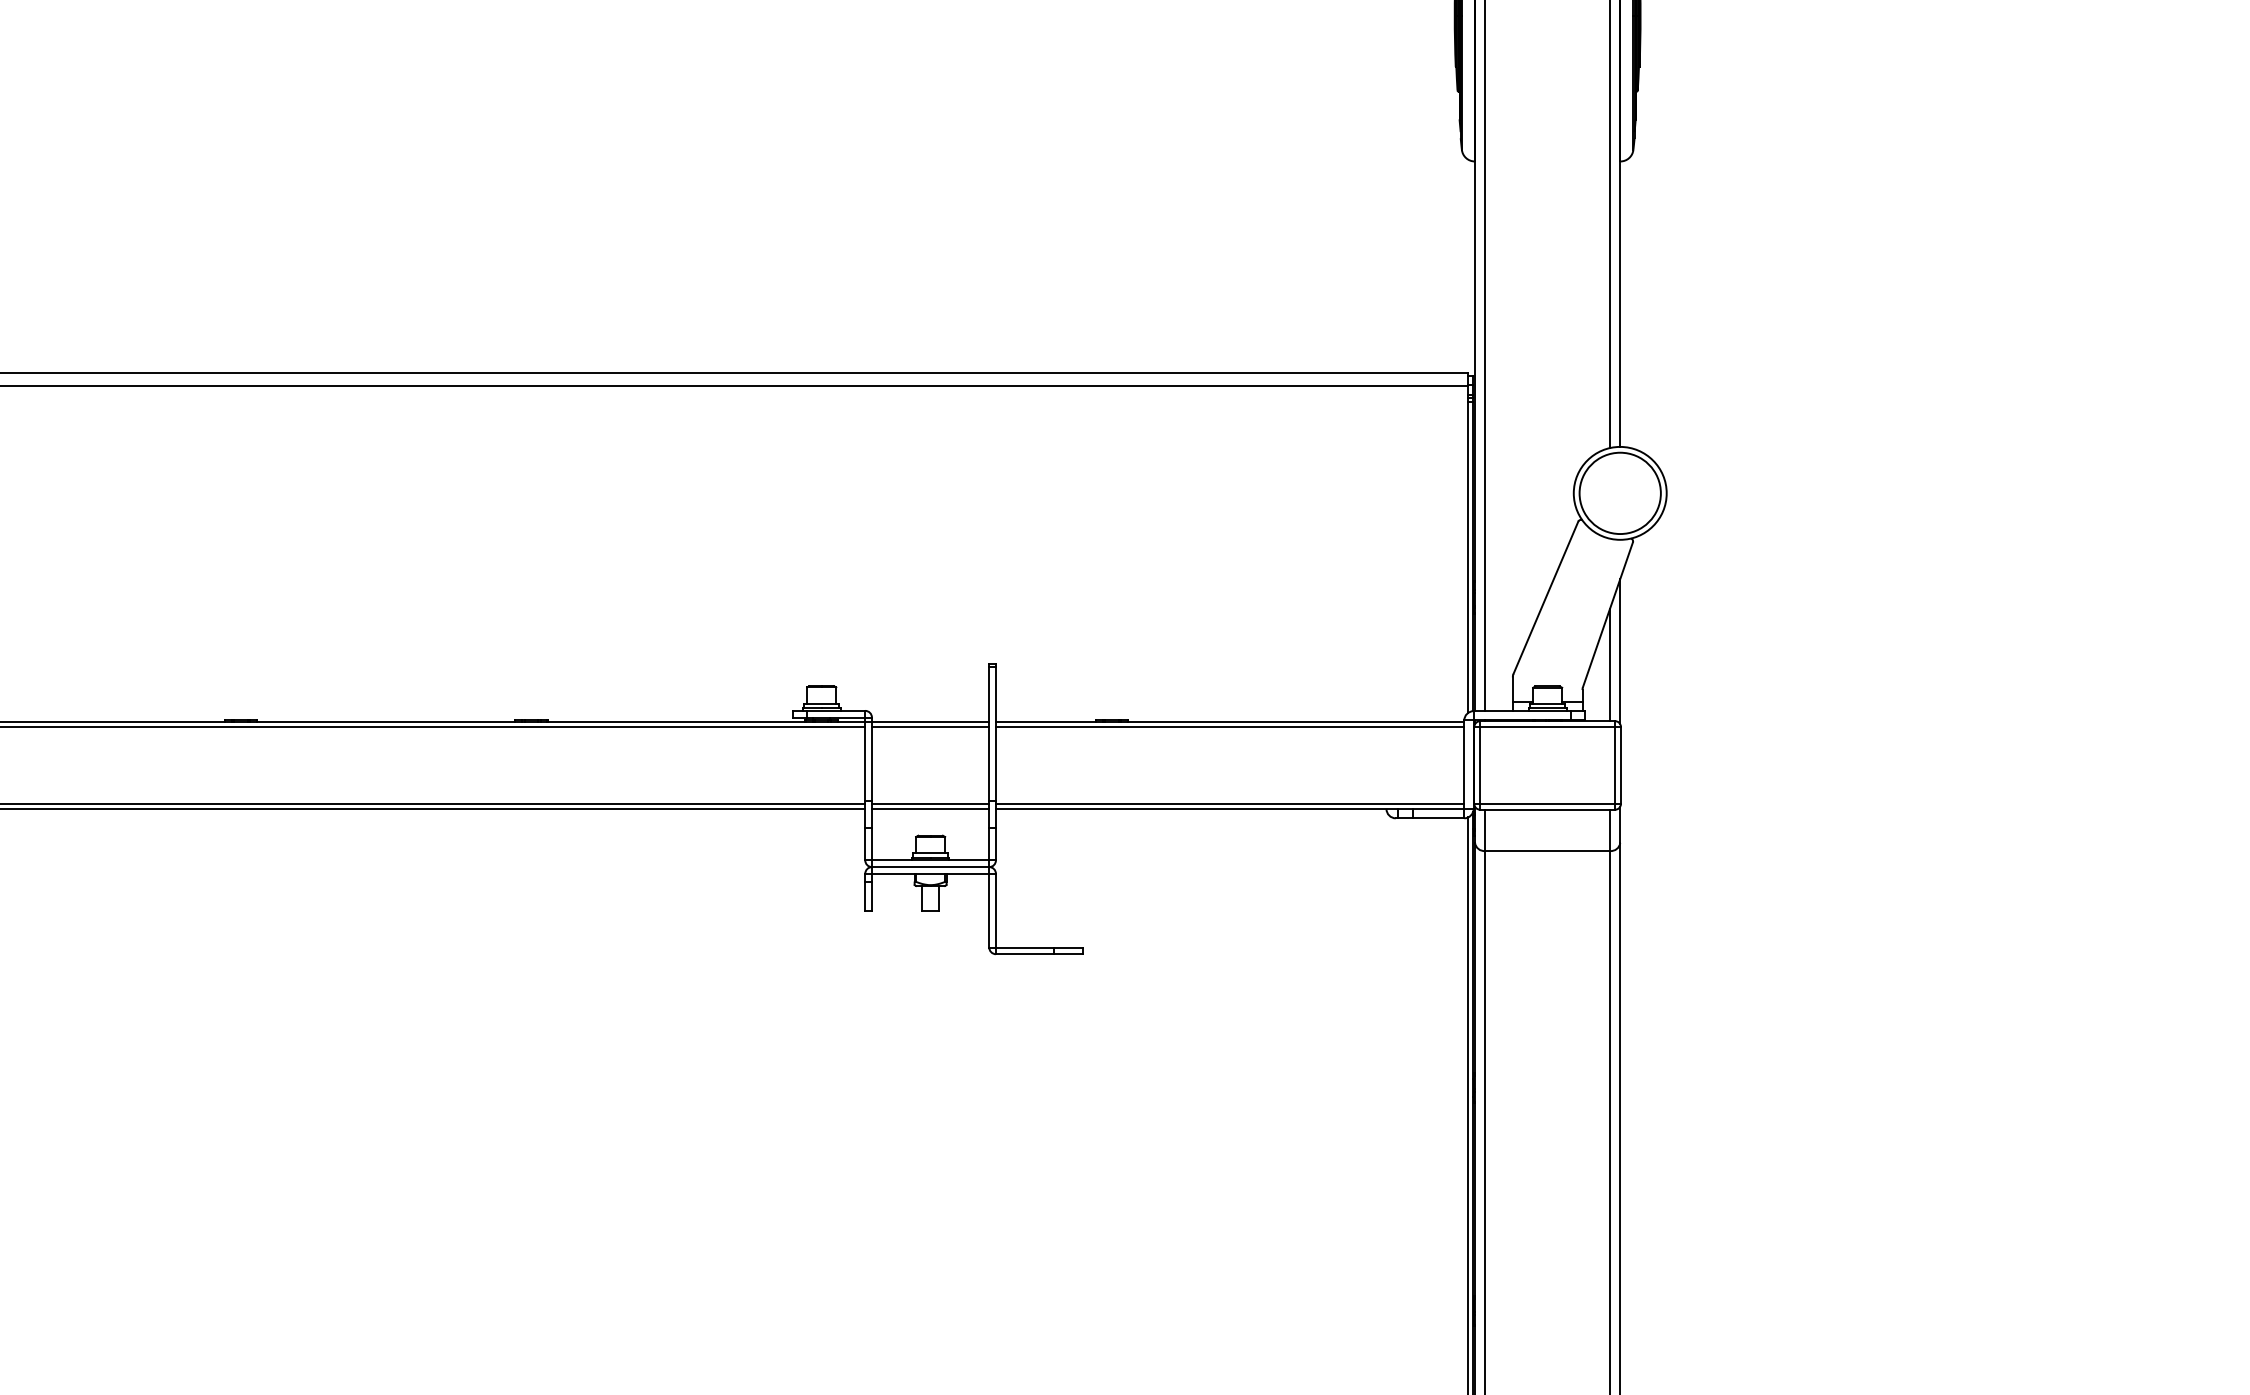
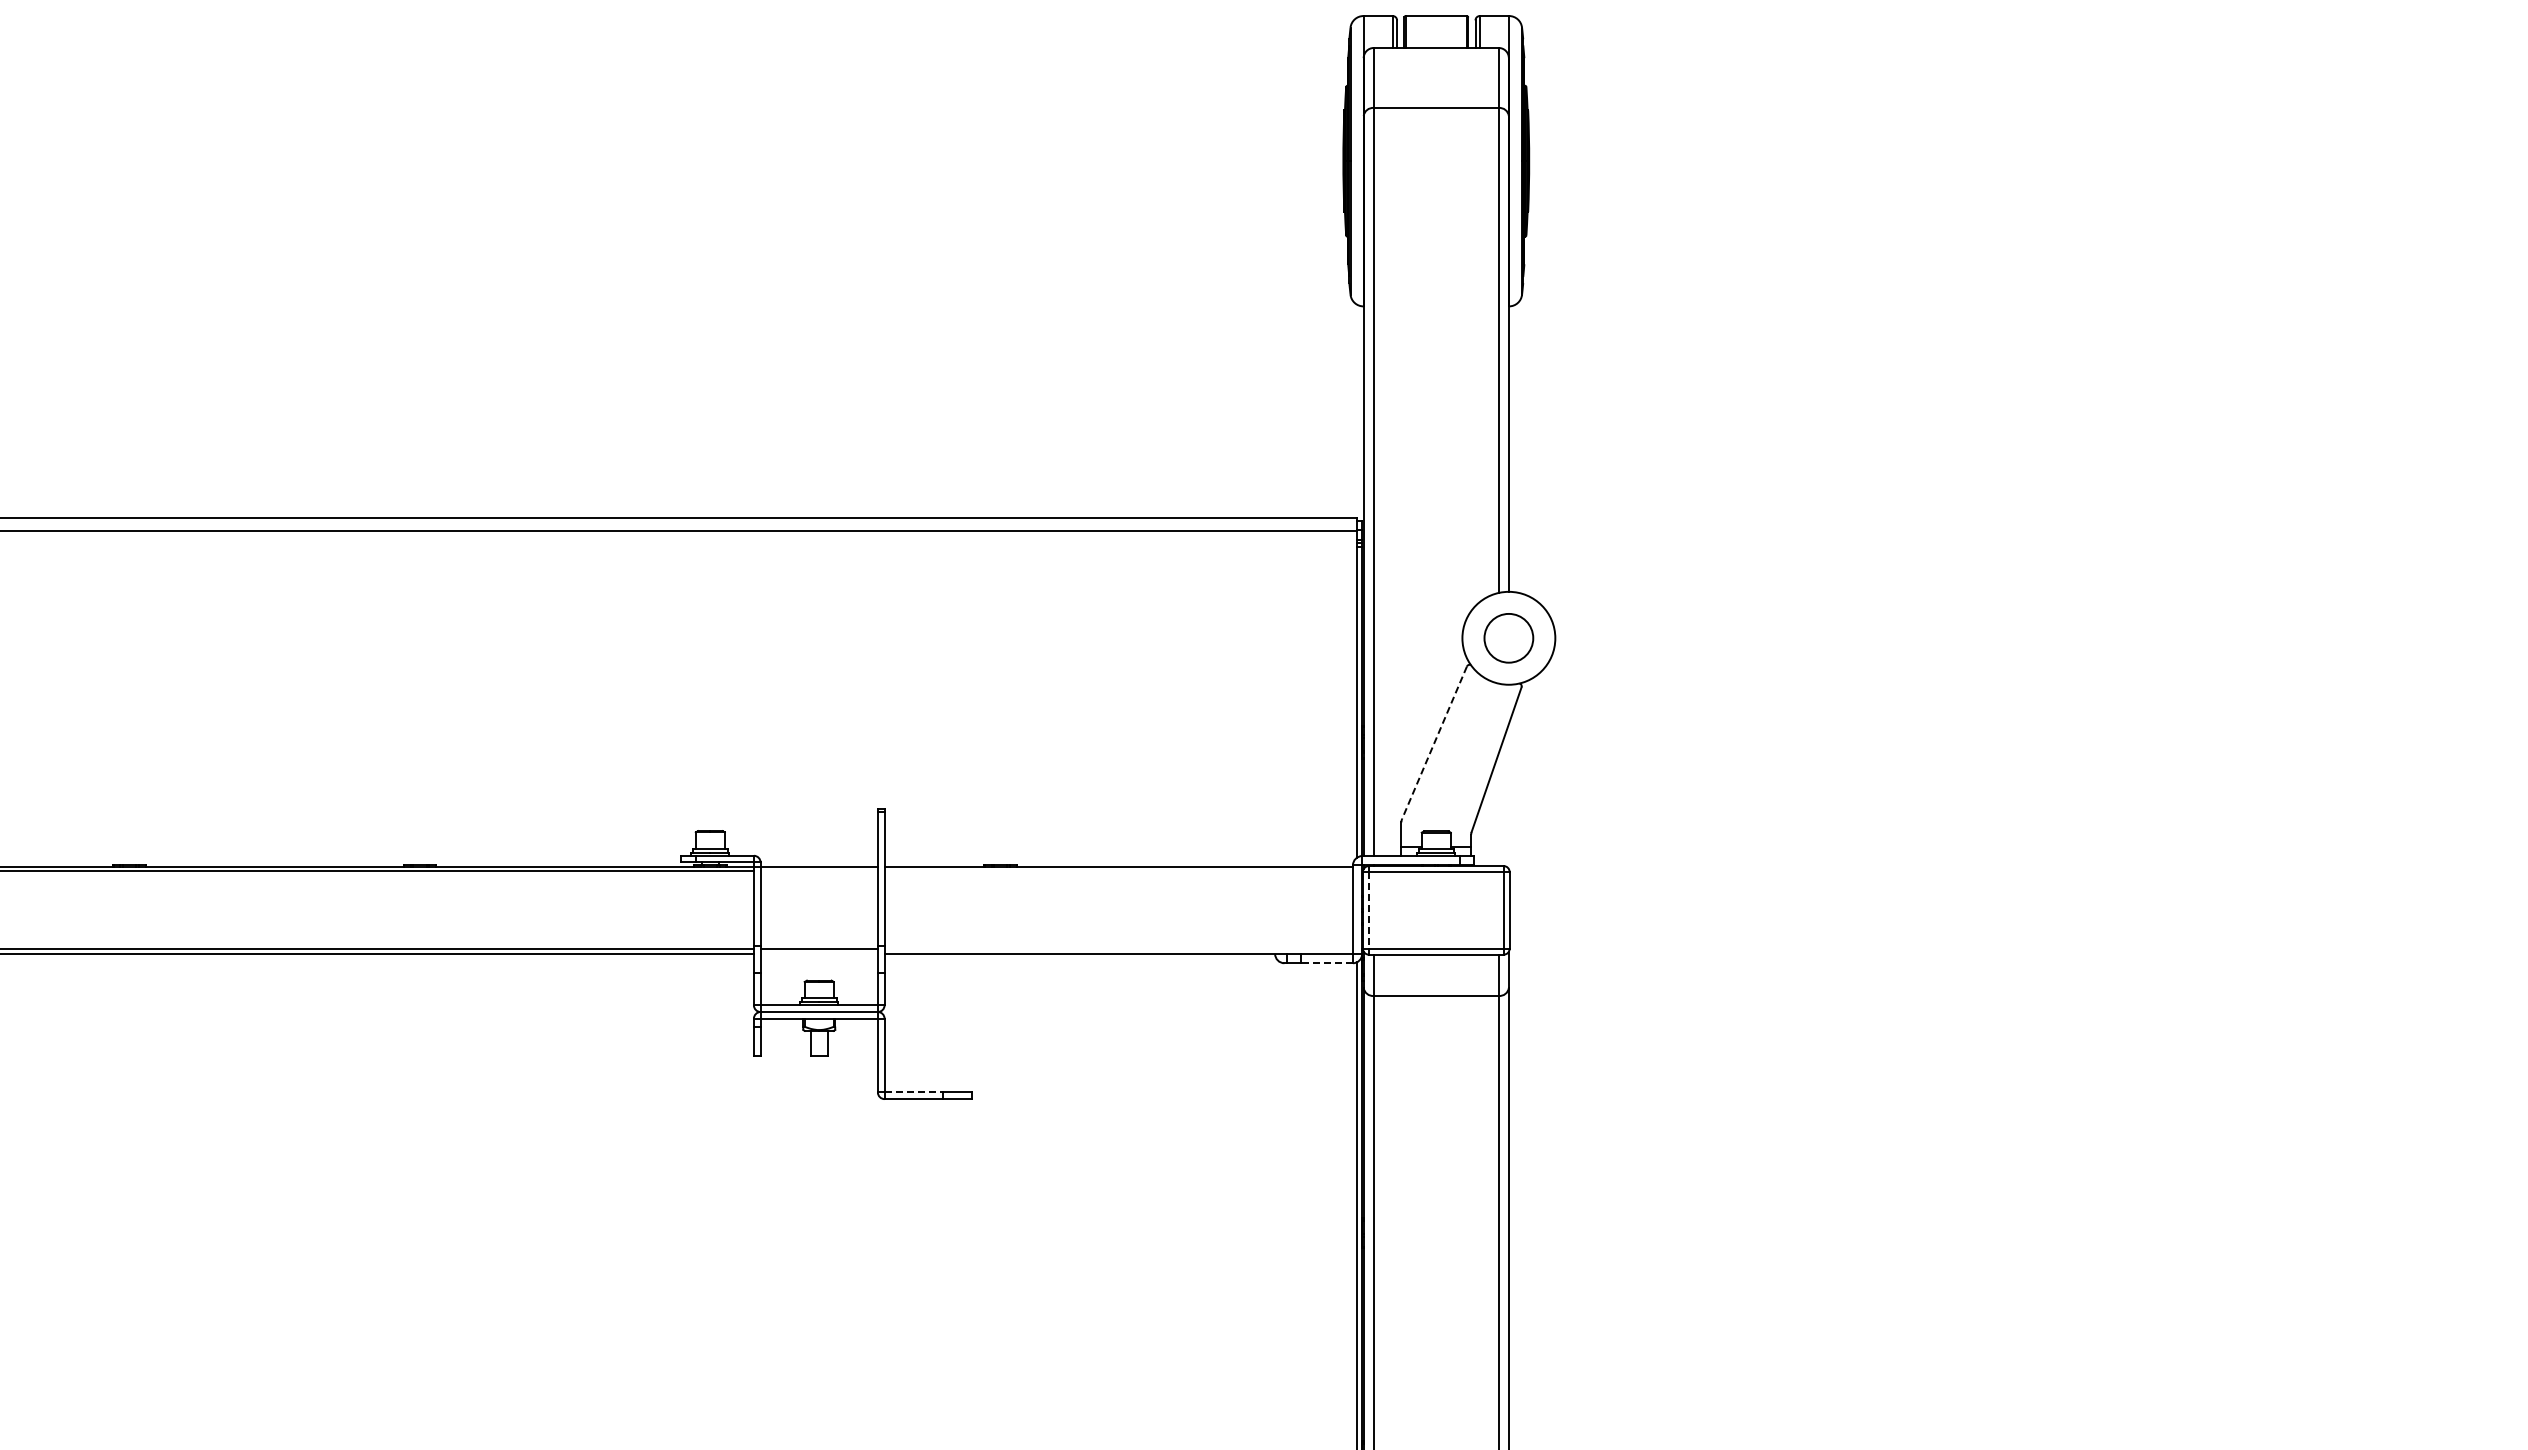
circle: (1619, 492) -> (1508, 637), size x0.6
line: (1545, 597) -> (1434, 742), solid -> dashed
line: (1619, 651) -> (1508, 796), removed
line: (1609, 664) -> (1498, 809), removed
line: (929, 726) -> (818, 871), removed
line: (1229, 726) -> (1118, 871), removed
line: (1479, 765) -> (1368, 910), solid -> dashed
line: (1229, 804) -> (1118, 949), removed
line: (929, 808) -> (818, 953), removed
line: (1438, 818) -> (1327, 963), solid -> dashed
line: (1025, 947) -> (914, 1092), solid -> dashed

